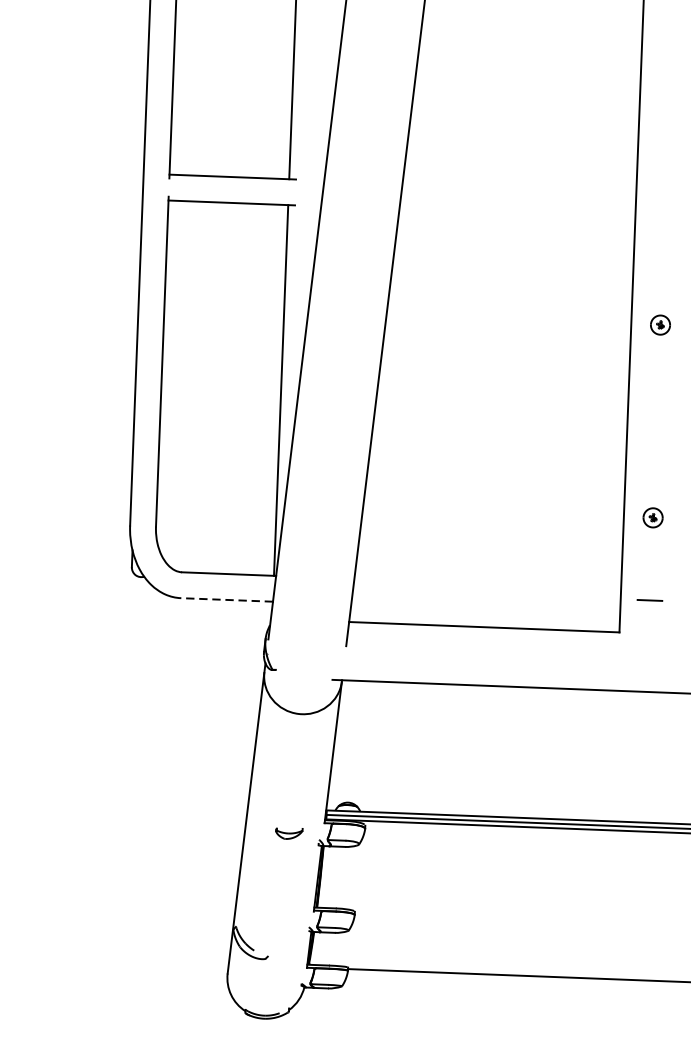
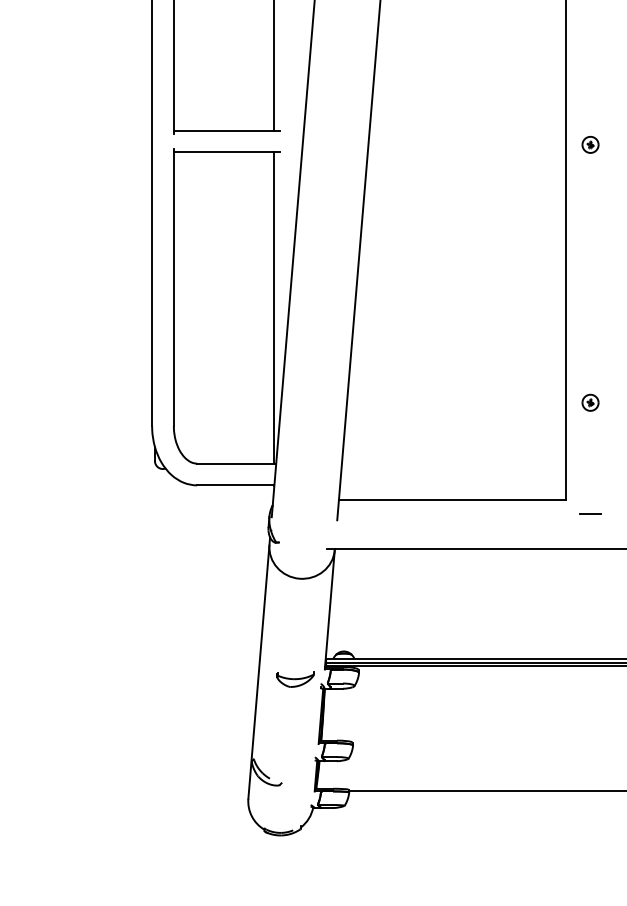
part: (660, 324) -> (590, 144), moved
line: (649, 599) -> (590, 513), moved
line: (226, 600) -> (235, 485), dashed -> solid
part: (289, 833) -> (295, 679), size x1.67

